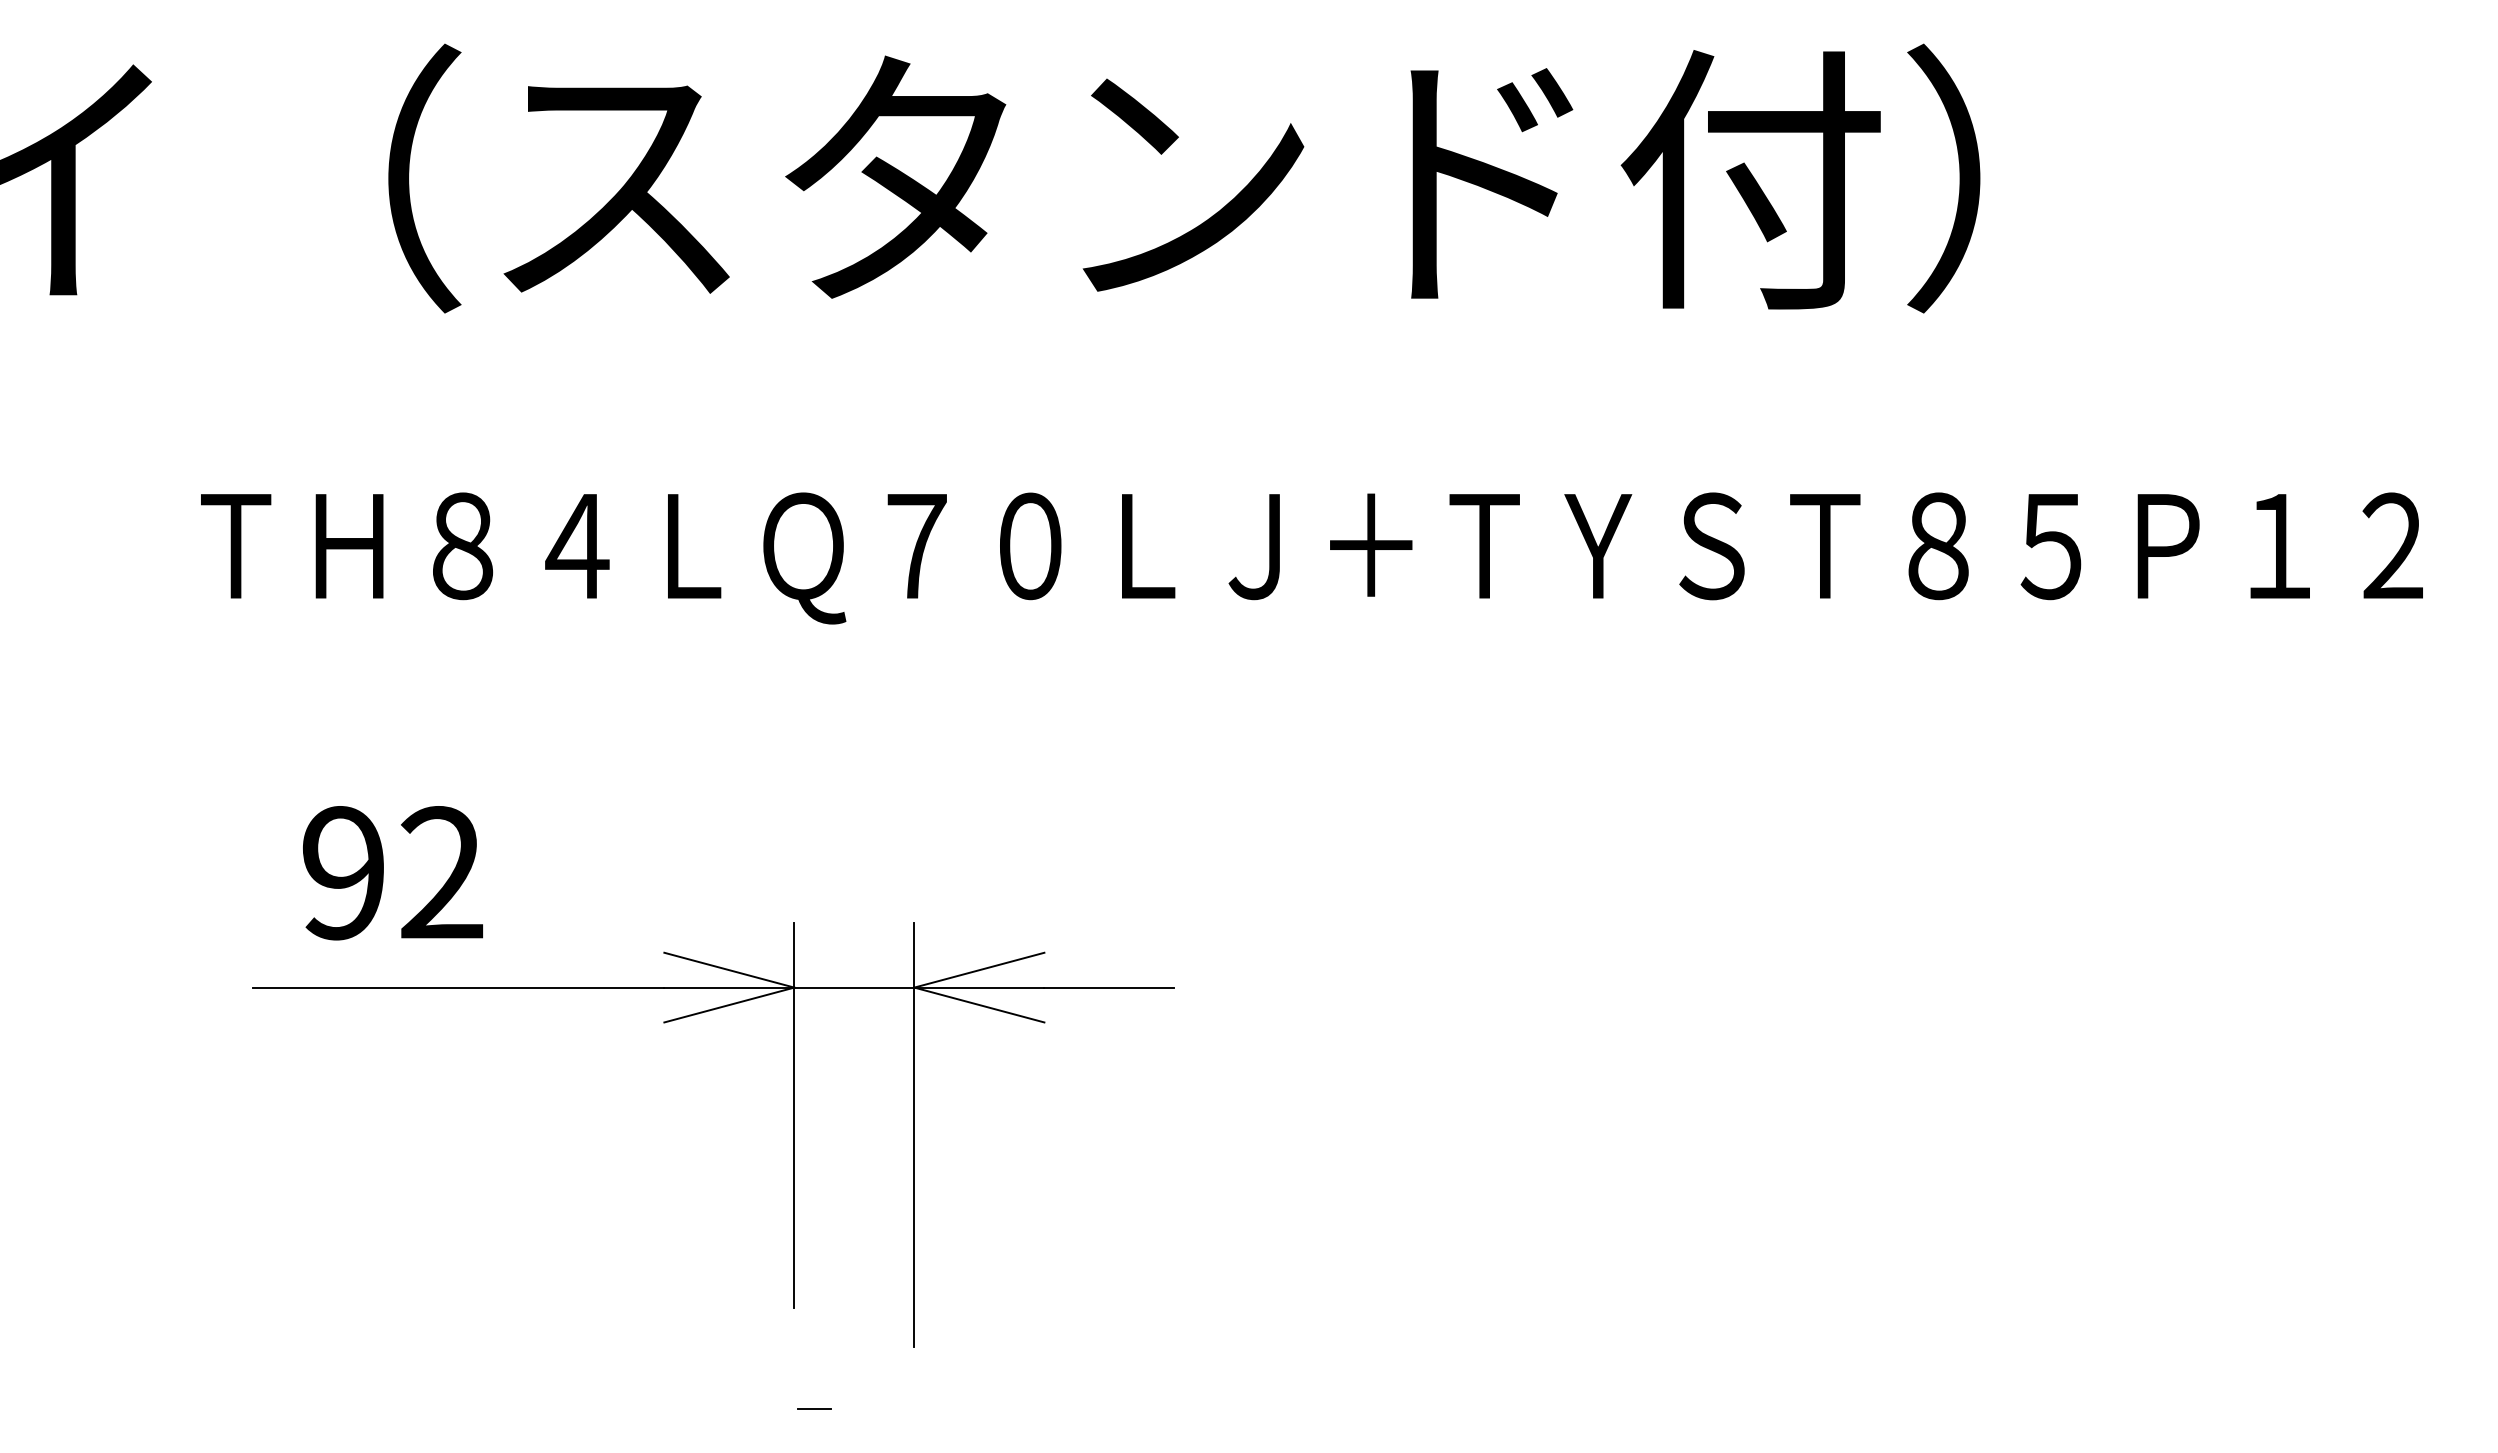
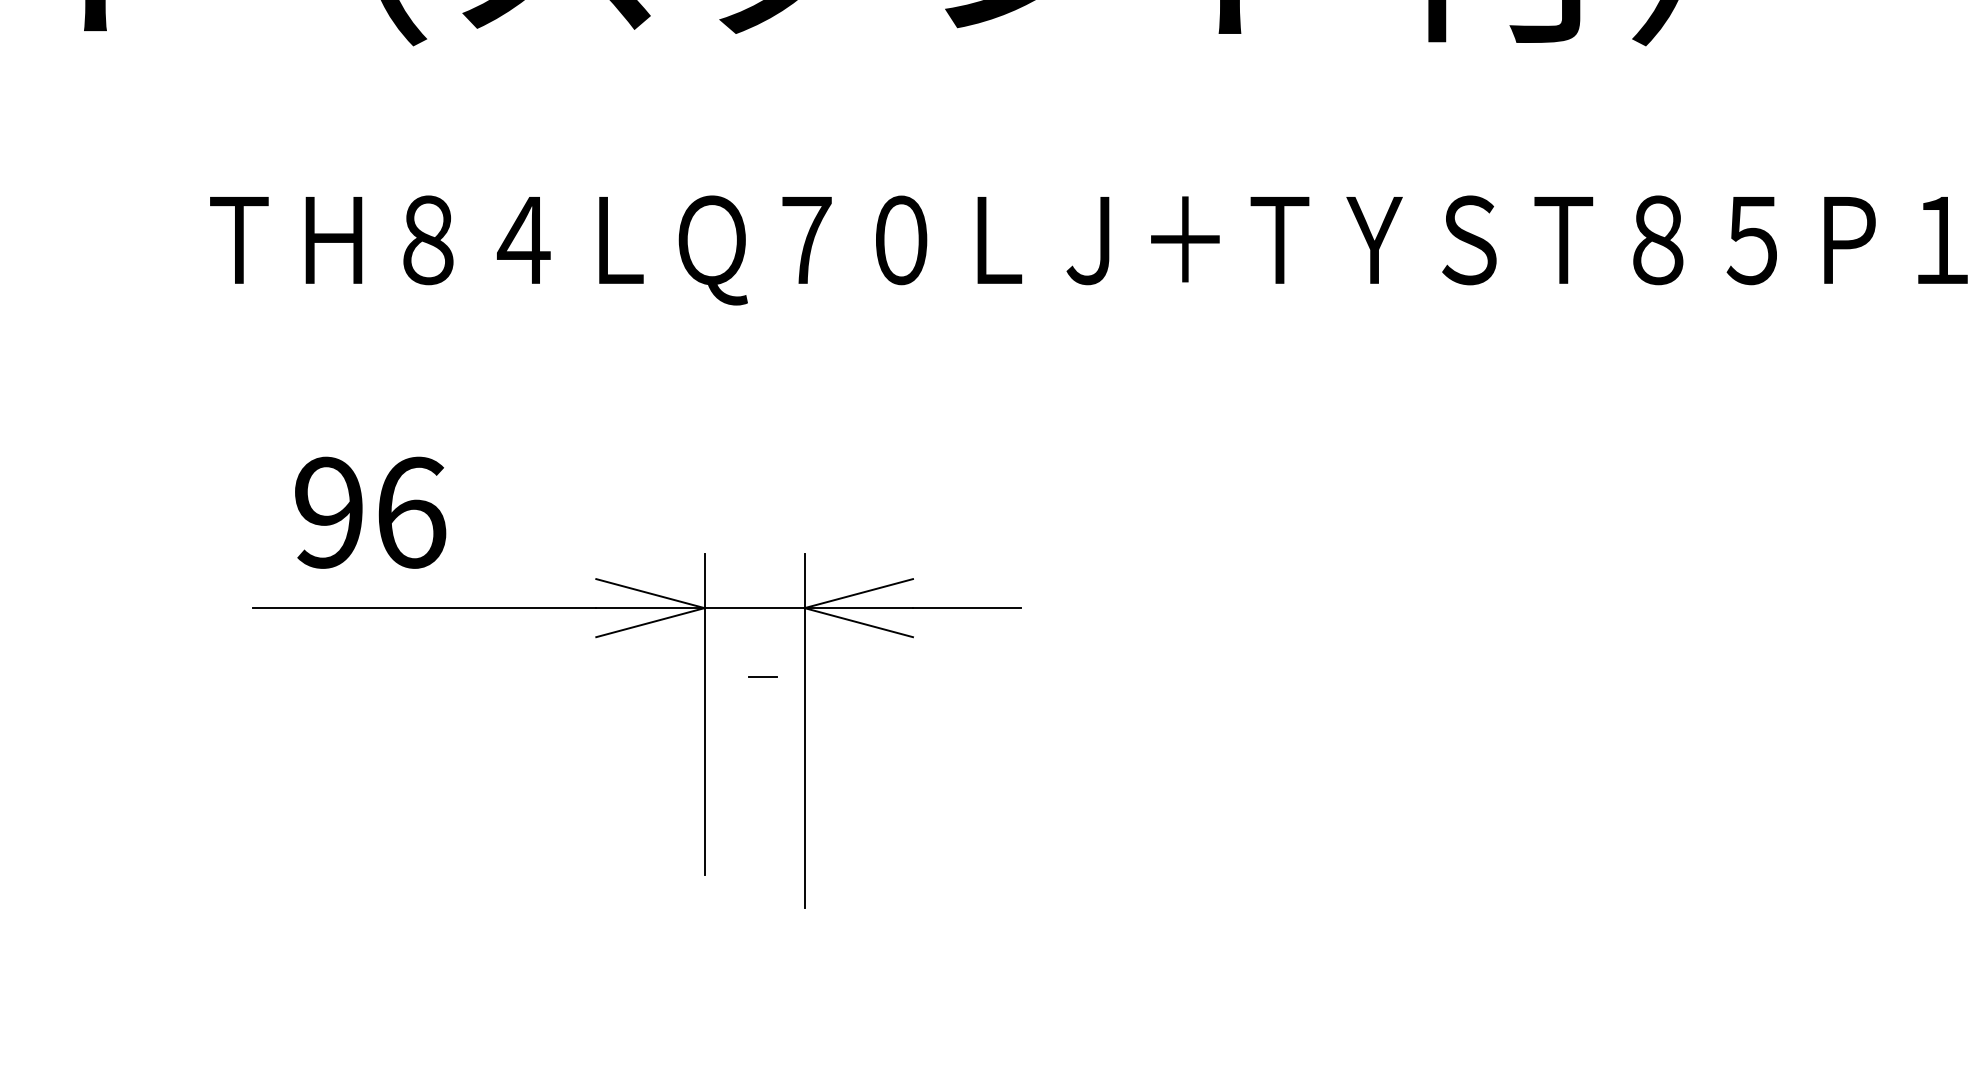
text: (442, 873) -> (411, 513), 92 -> 96
line: (814, 1408) -> (763, 676), moved

